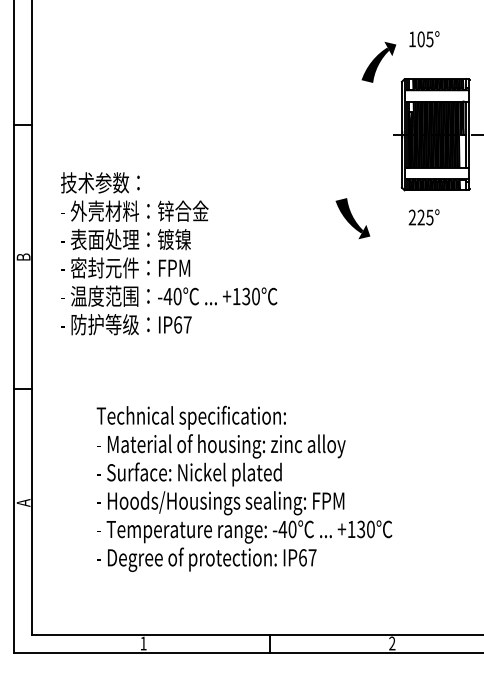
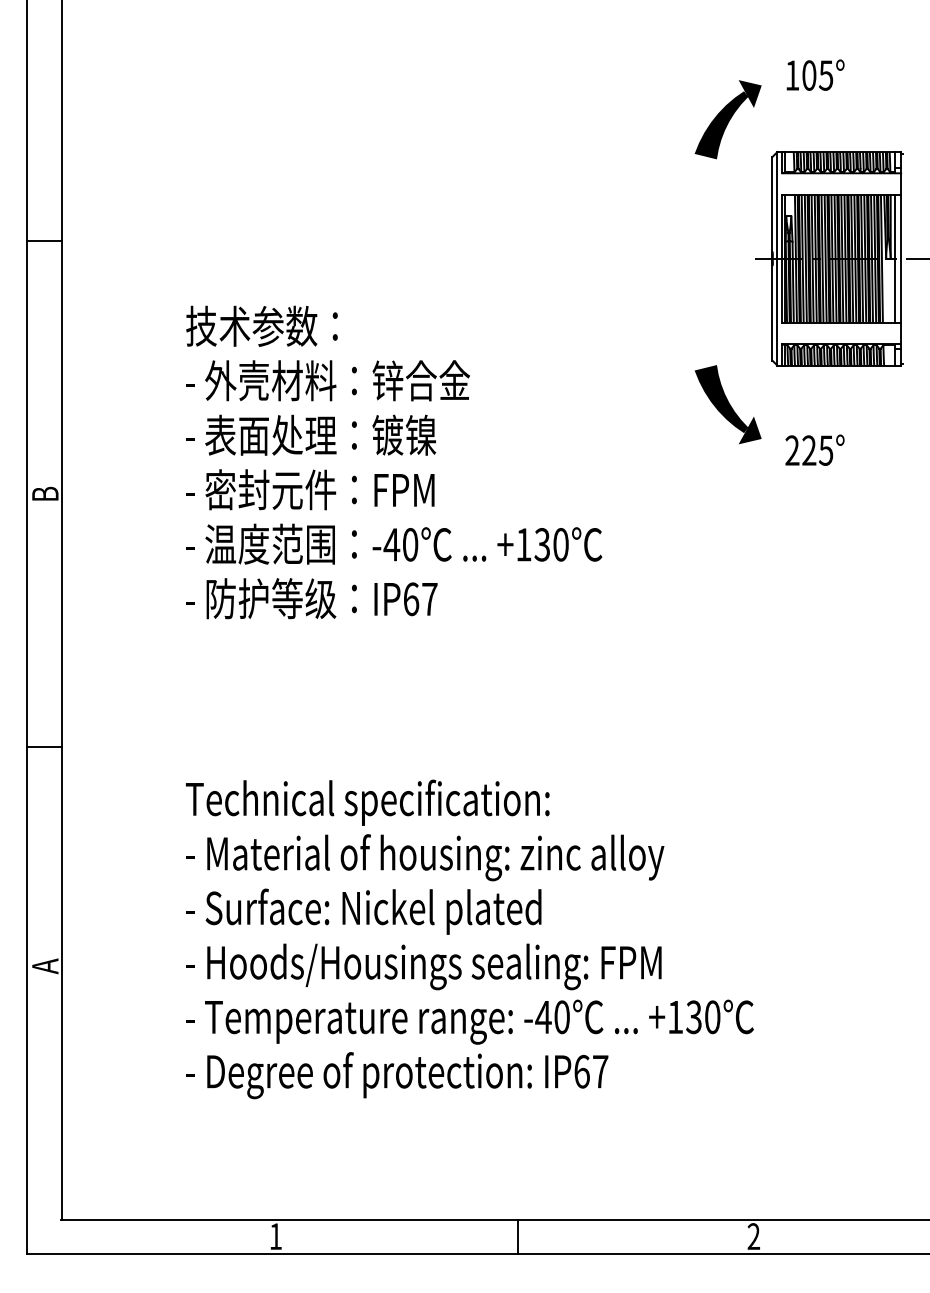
text: (423, 217) -> (813, 450), moved
curve: (352, 218) -> (727, 404), moved
text: (169, 253) -> (394, 462), moved

